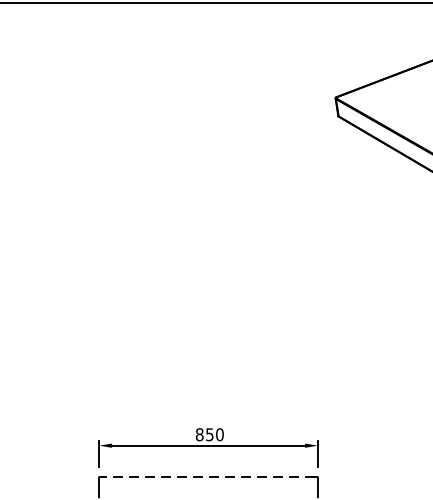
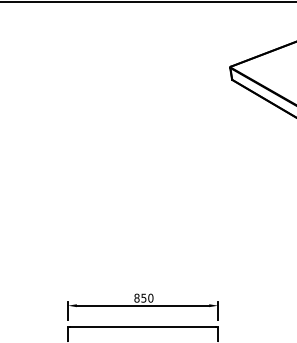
line: (207, 477) -> (142, 327), dashed -> solid

